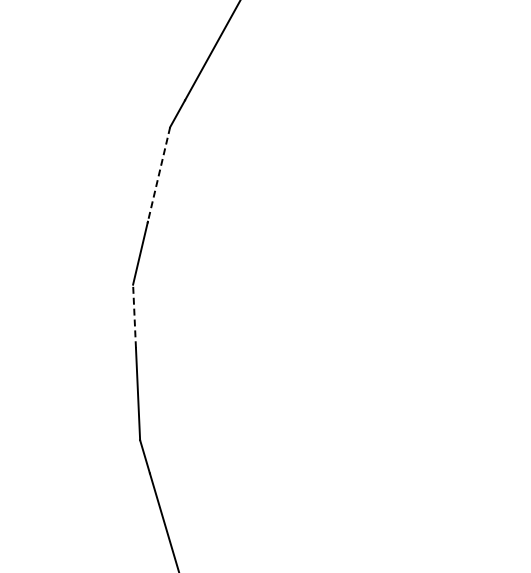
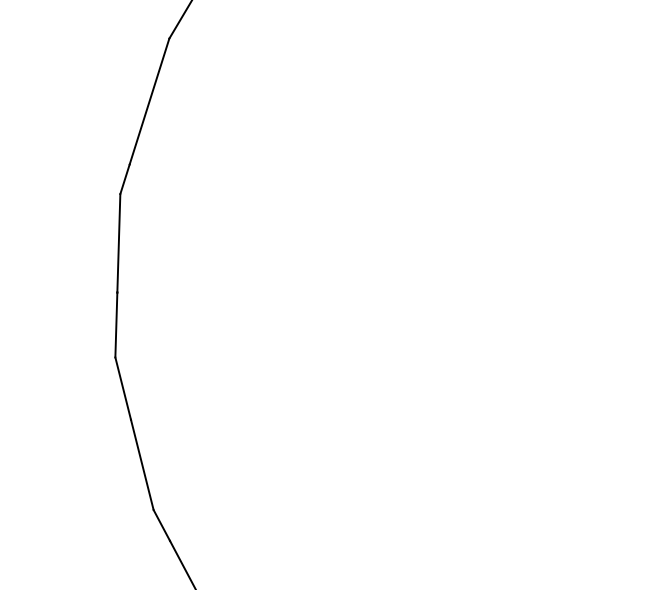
line: (158, 174) -> (118, 243), dashed -> solid
line: (134, 316) -> (123, 388), dashed -> solid

